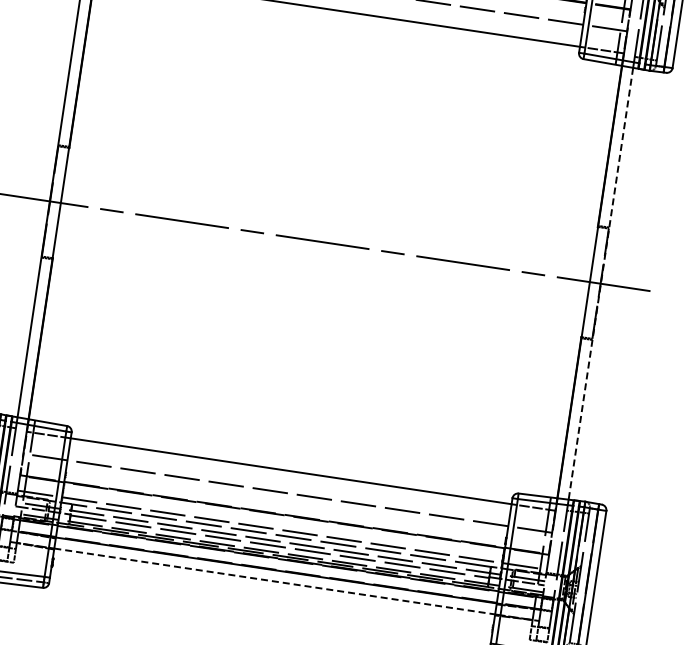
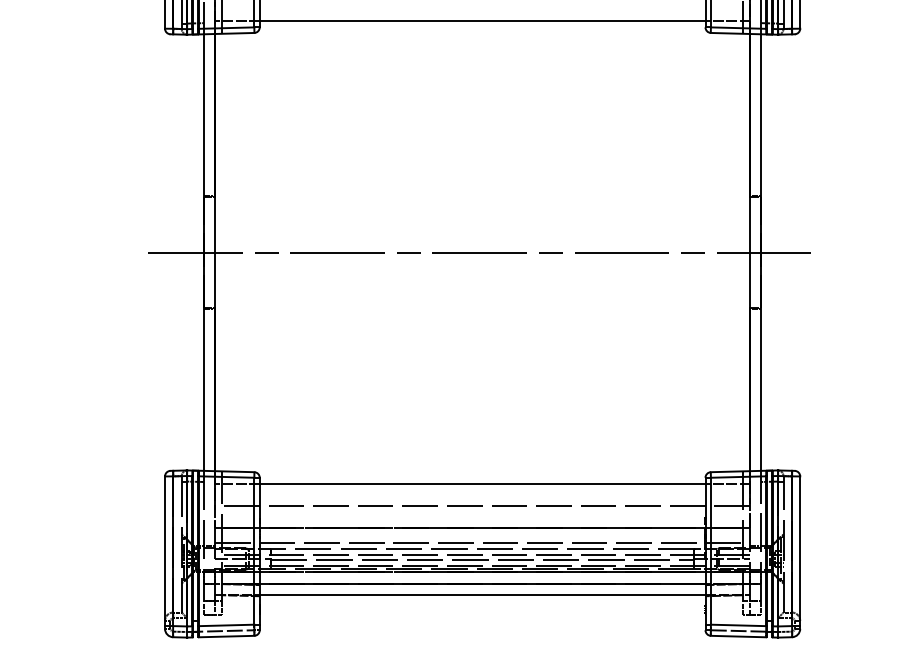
line: (601, 284) -> (761, 253), dashed -> solid
line: (274, 581) -> (482, 595), dashed -> solid

